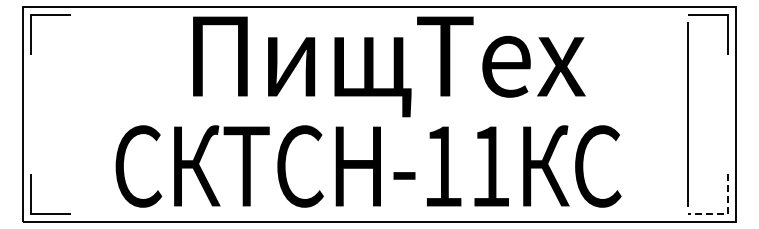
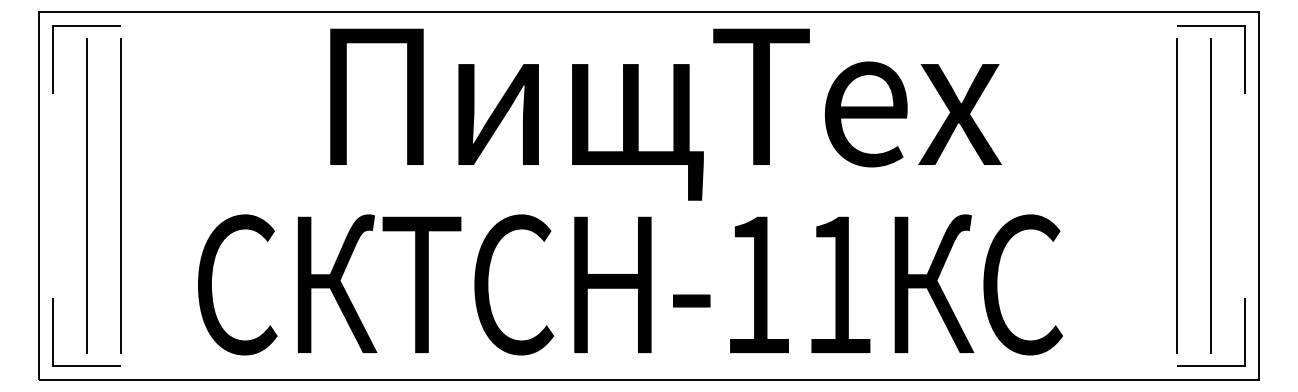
line: (50, 114) -> (86, 196), added
line: (70, 114) -> (120, 196), added
line: (708, 114) -> (1211, 196), added
line: (728, 214) -> (1245, 366), dashed -> solid

